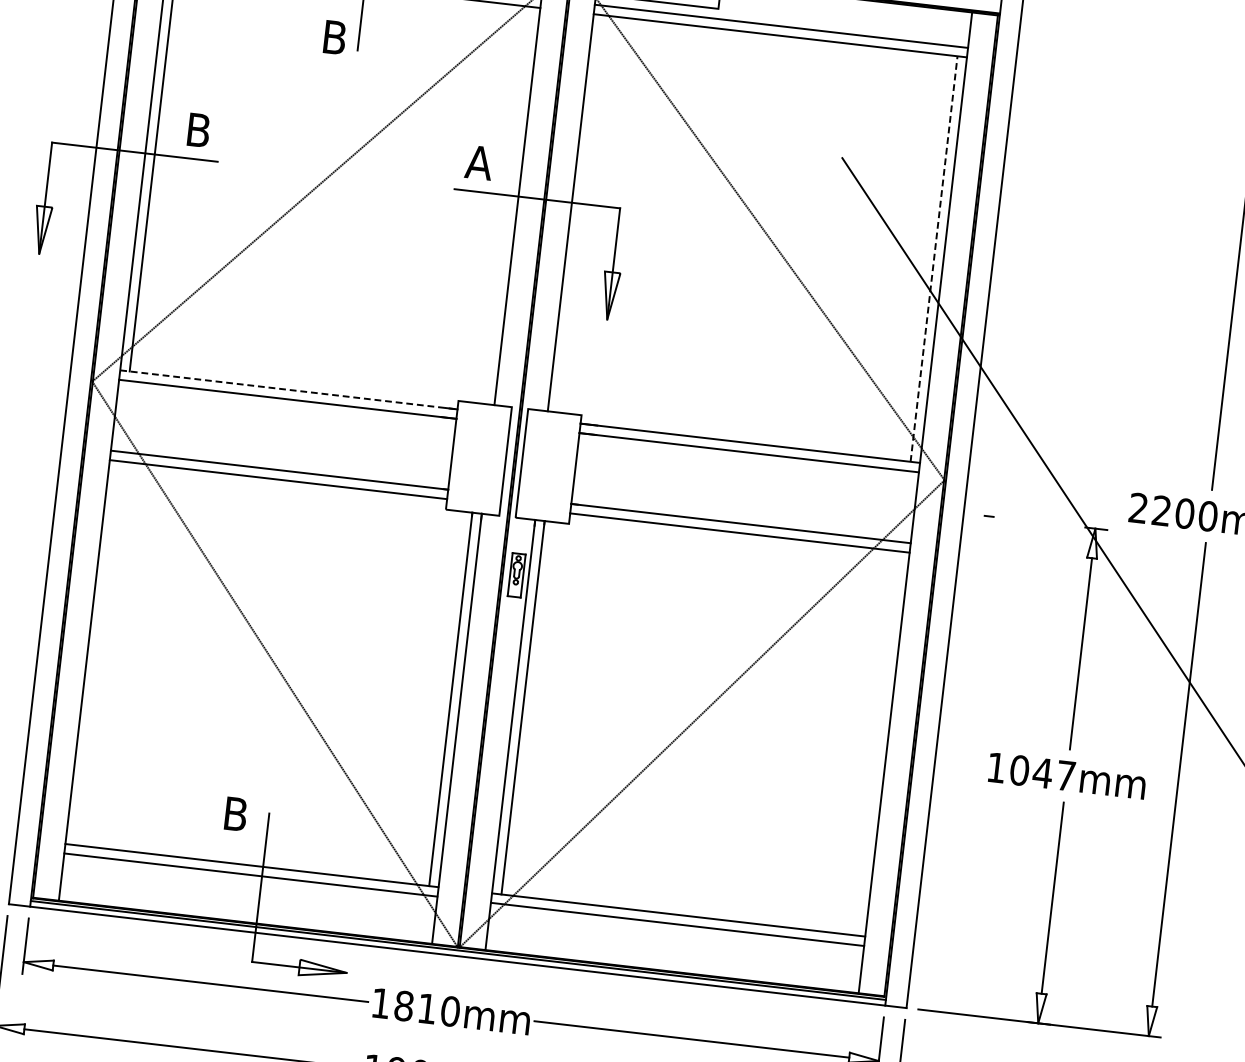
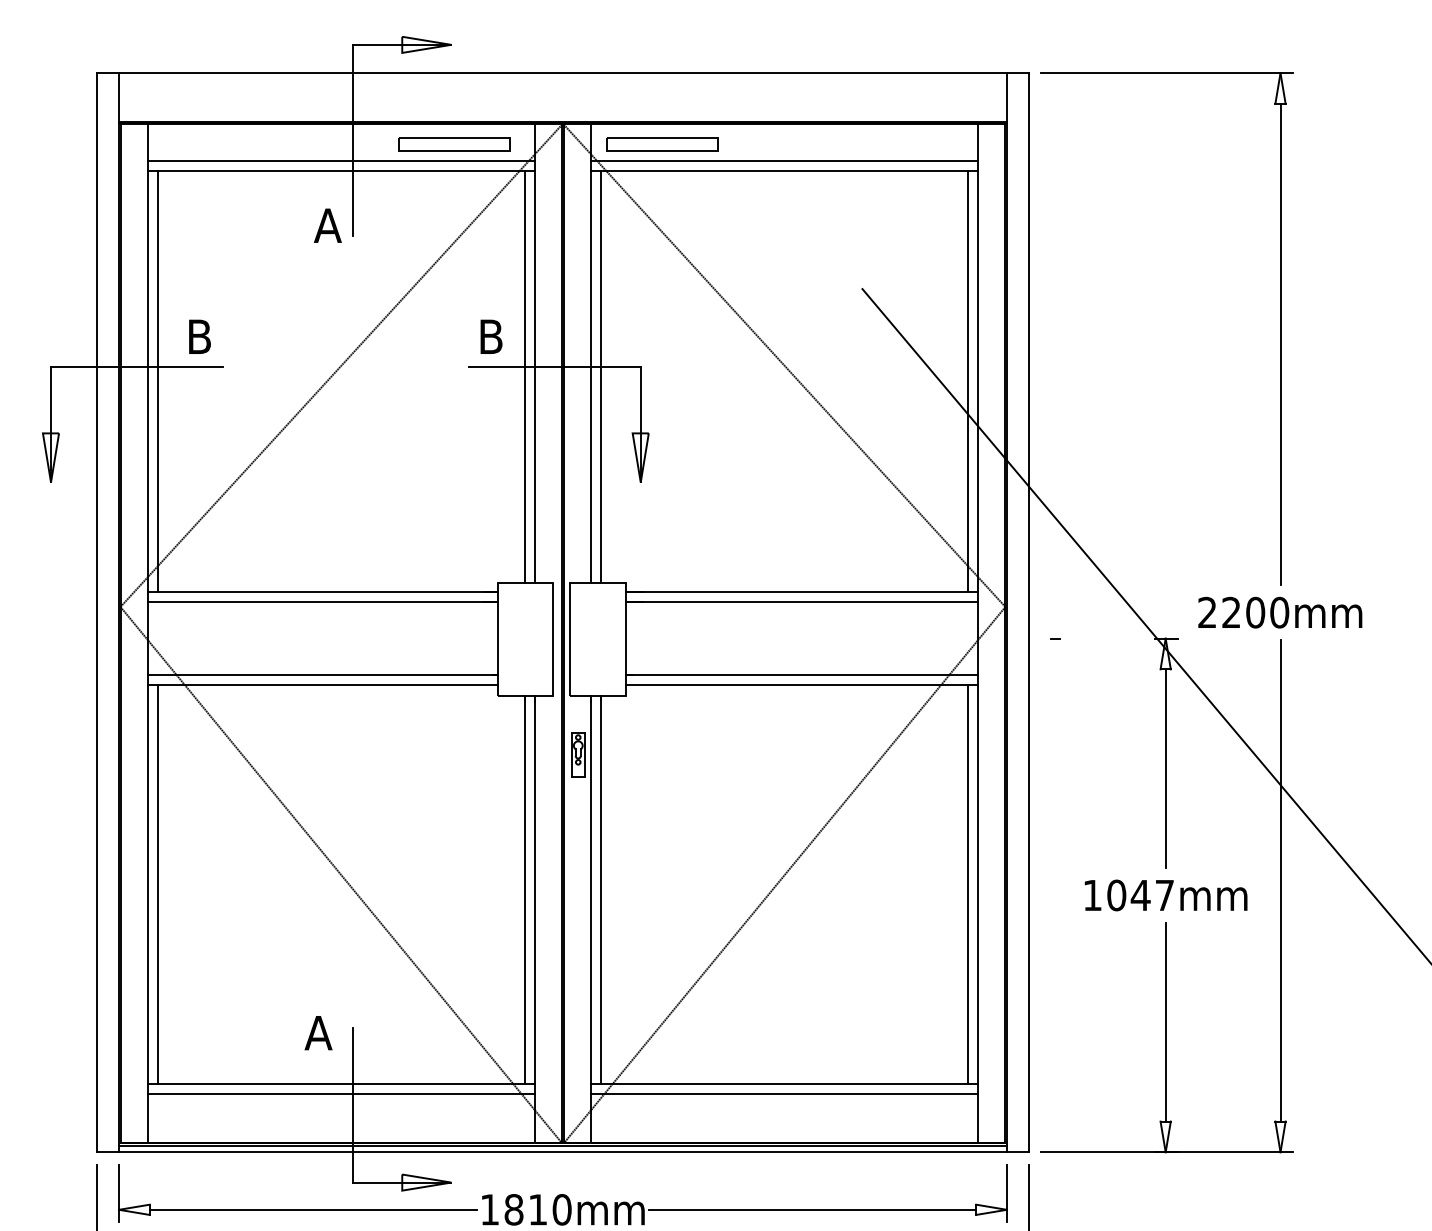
text: (334, 37) -> (327, 225), B -> A
text: (478, 162) -> (490, 336), A -> B
line: (507, 205) -> (525, 377), added
line: (580, 214) -> (600, 377), added
line: (934, 258) -> (968, 381), dashed -> solid
line: (289, 390) -> (323, 592), dashed -> solid
line: (97, 653) -> (157, 884), added
line: (878, 743) -> (968, 884), added
text: (235, 814) -> (318, 1033), B -> A

